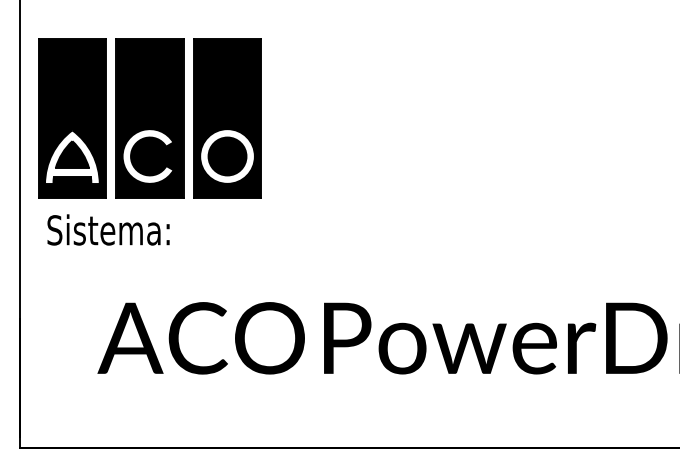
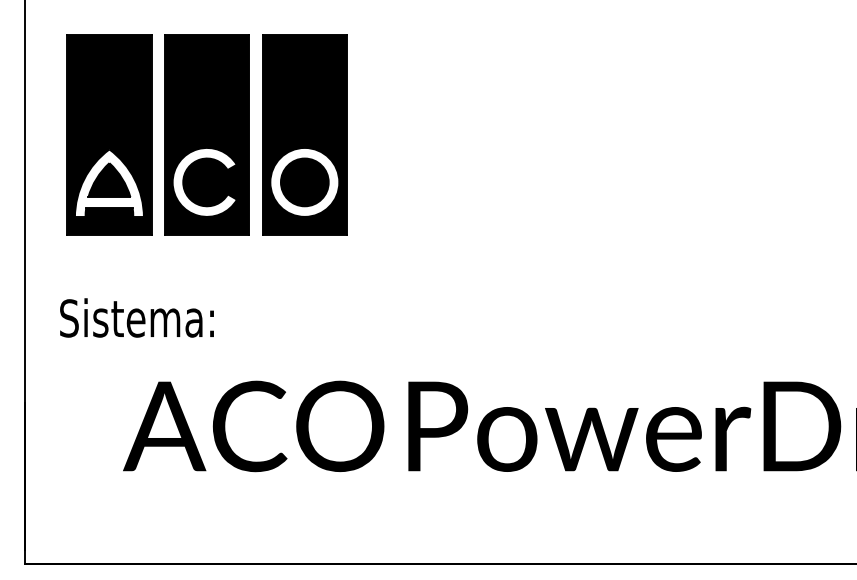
part: (149, 118) -> (206, 134), moved
text: (108, 229) -> (136, 317), moved

